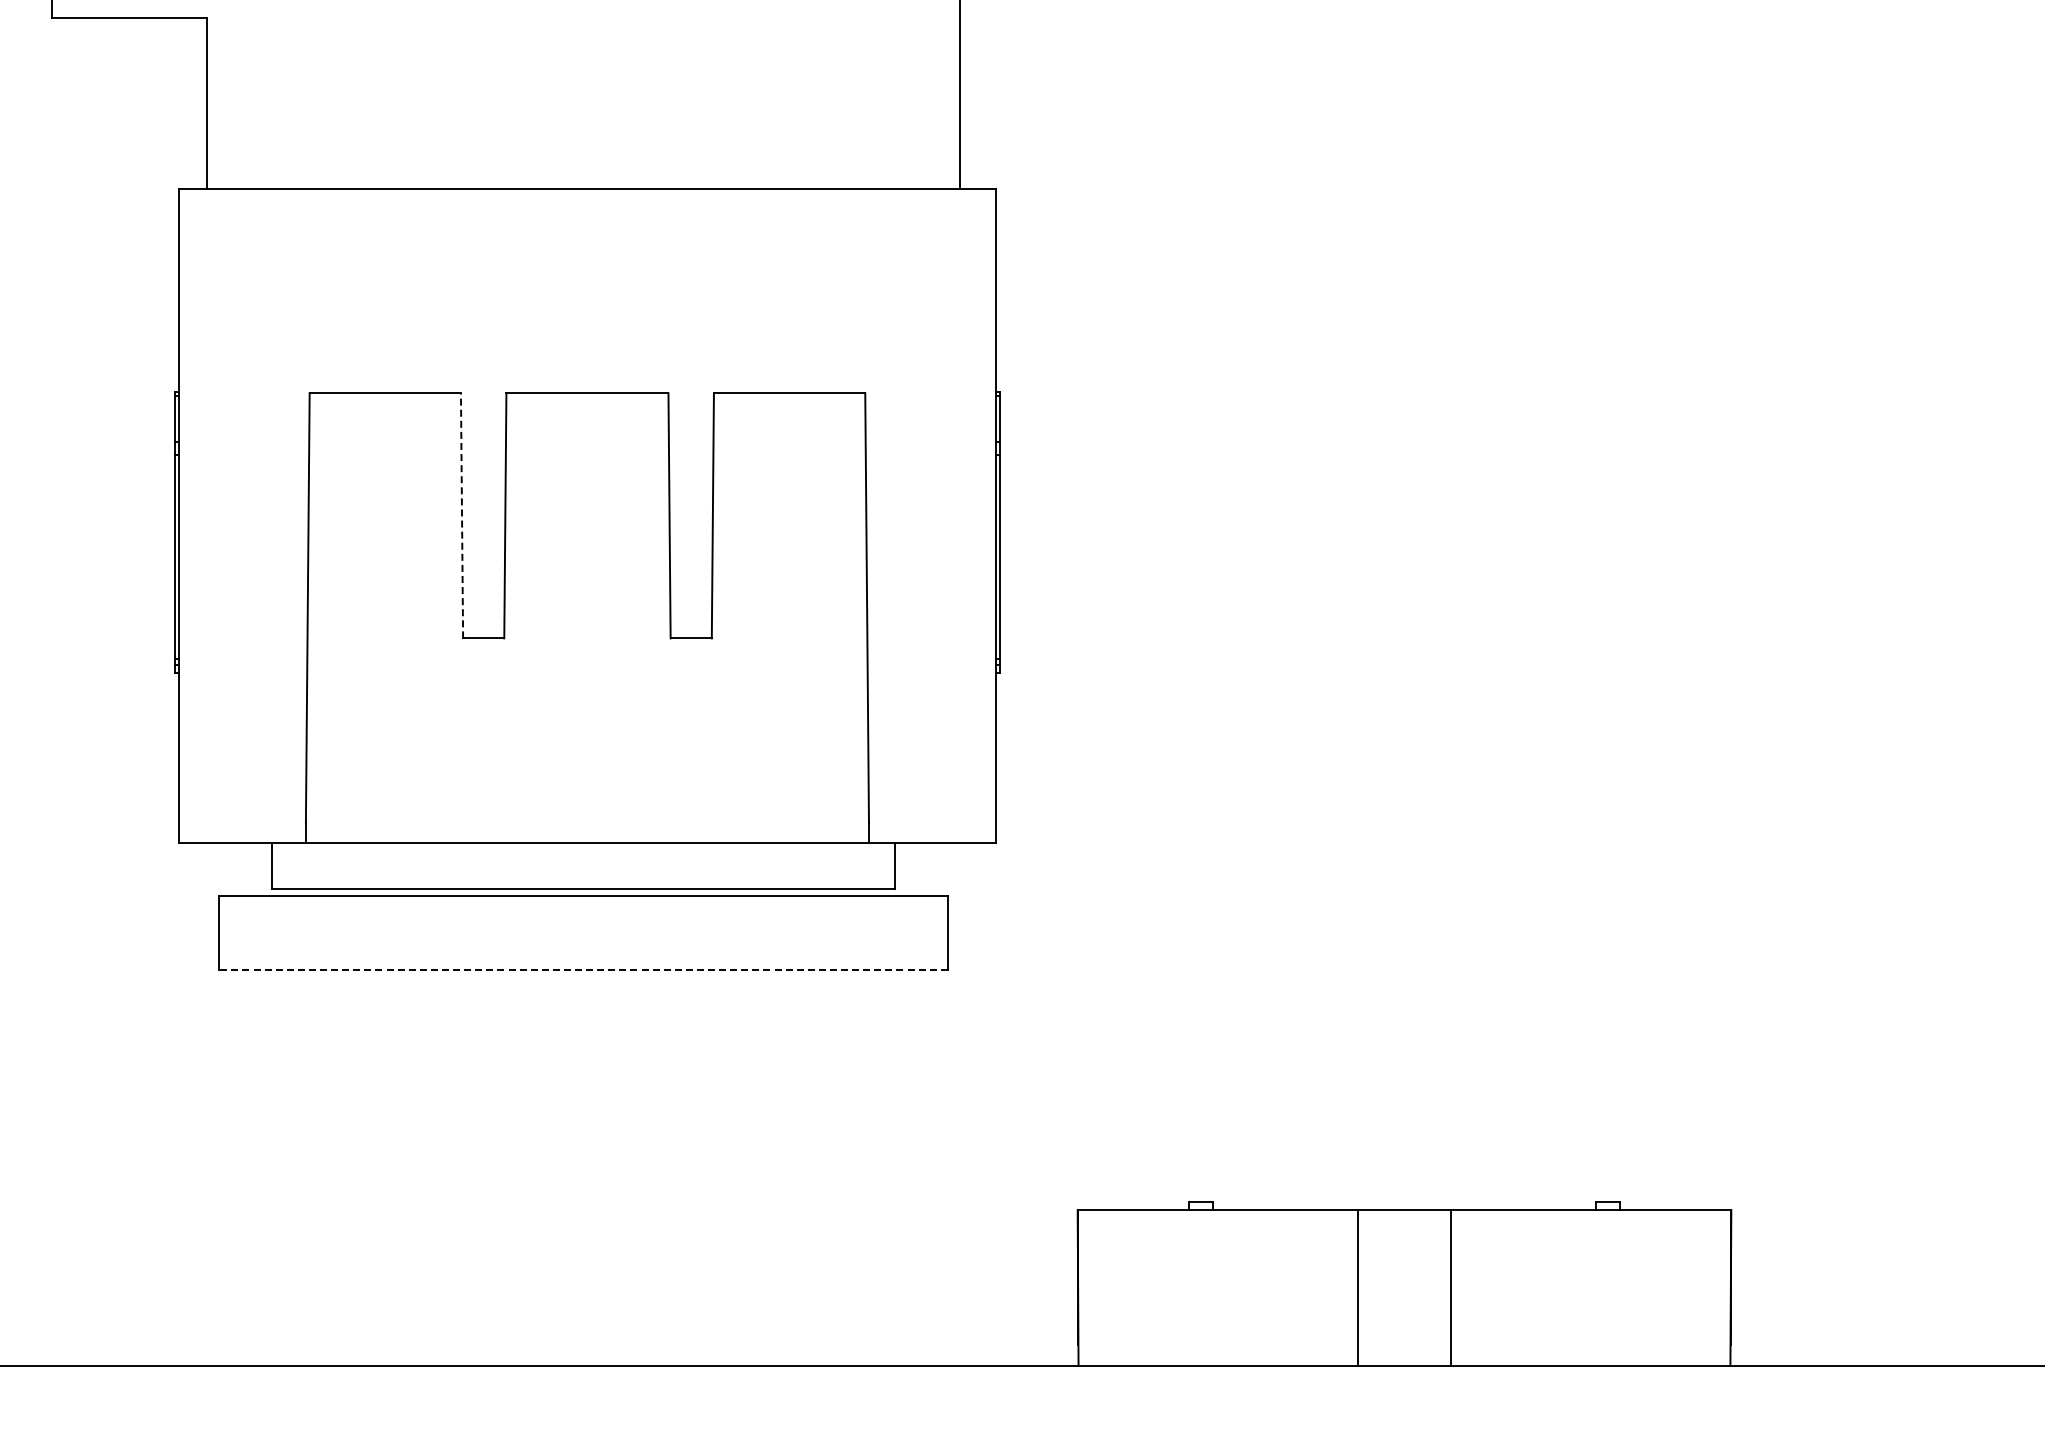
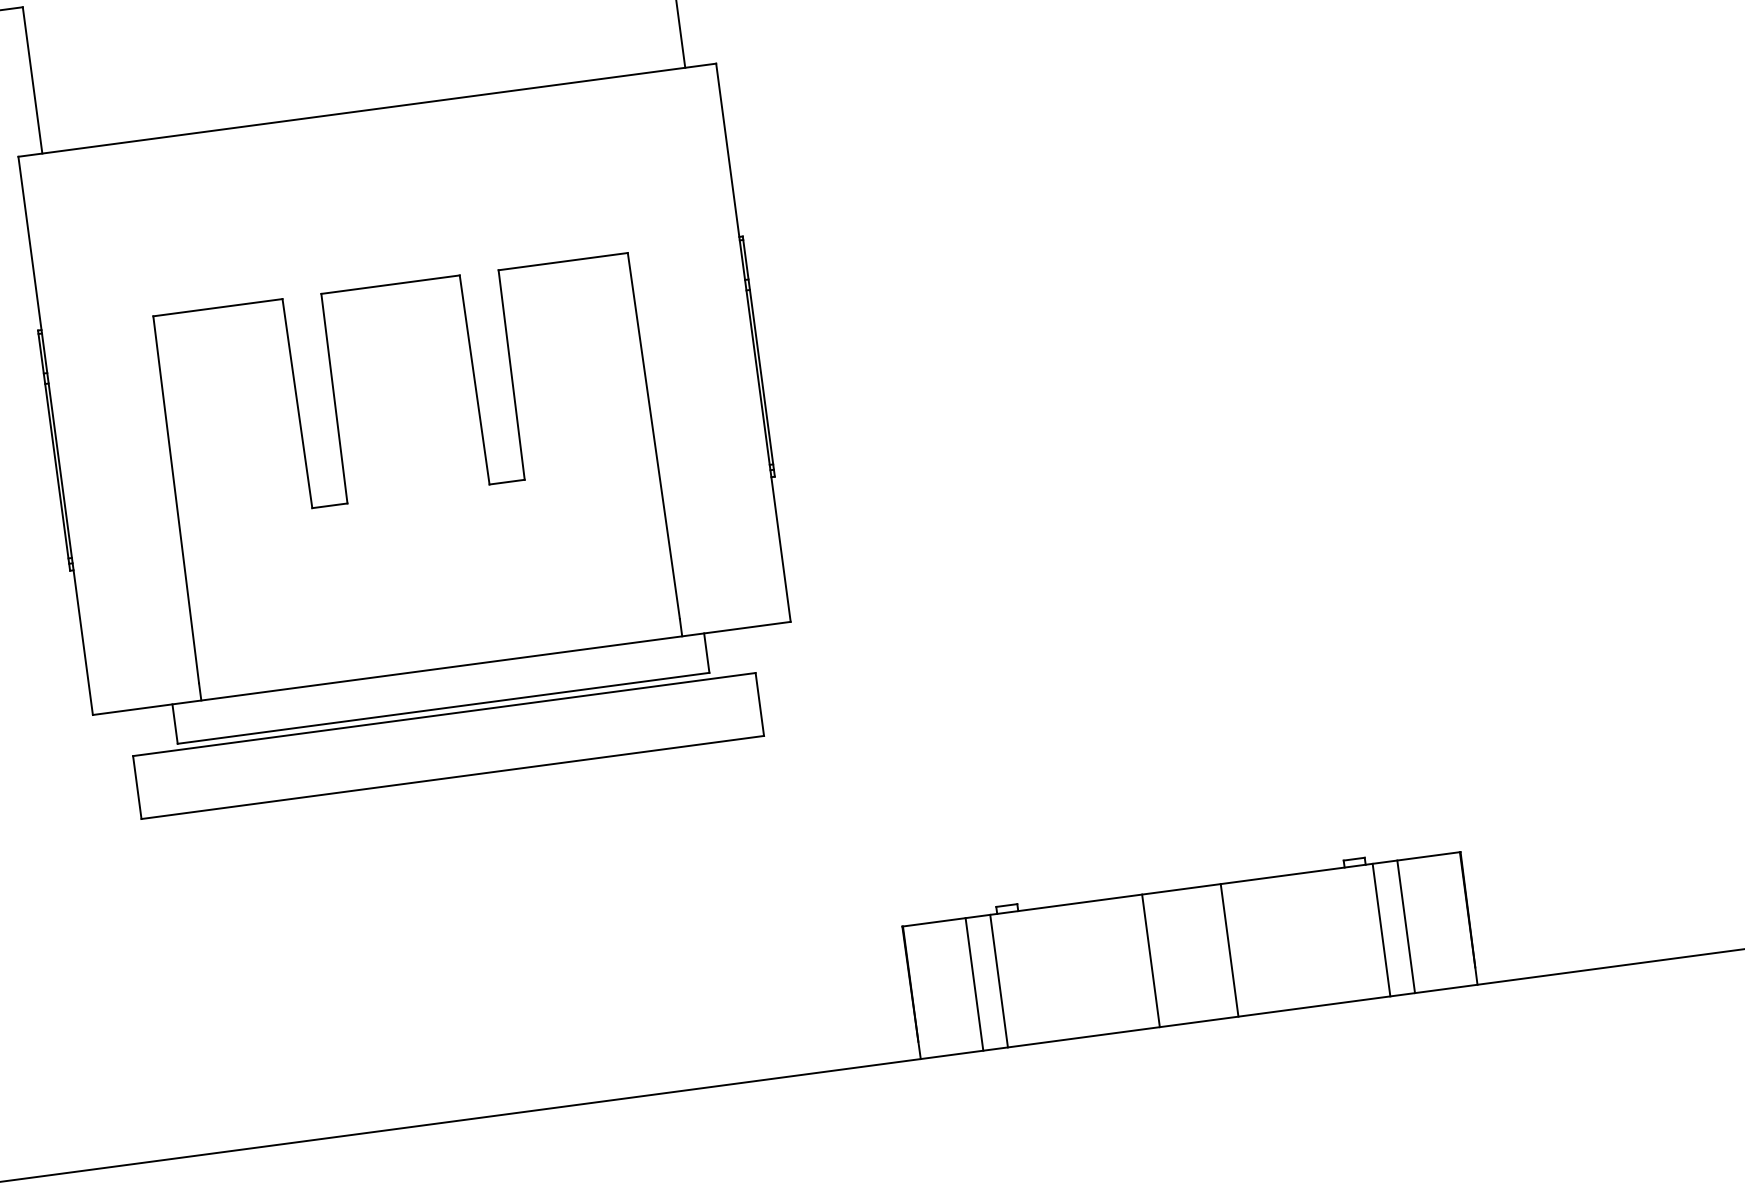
line: (462, 515) -> (297, 403), dashed -> solid
line: (582, 969) -> (452, 777), dashed -> solid
line: (1151, 1287) -> (974, 984), added
line: (1180, 1287) -> (998, 980), added
line: (1628, 1287) -> (1381, 929), added
line: (1657, 1287) -> (1406, 926), added

